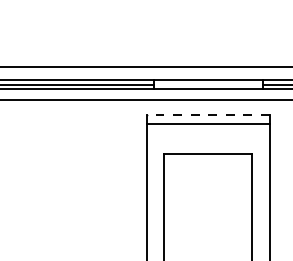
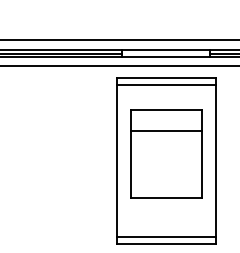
line: (207, 115) -> (165, 78), dashed -> solid
line: (208, 181) -> (166, 131), added

